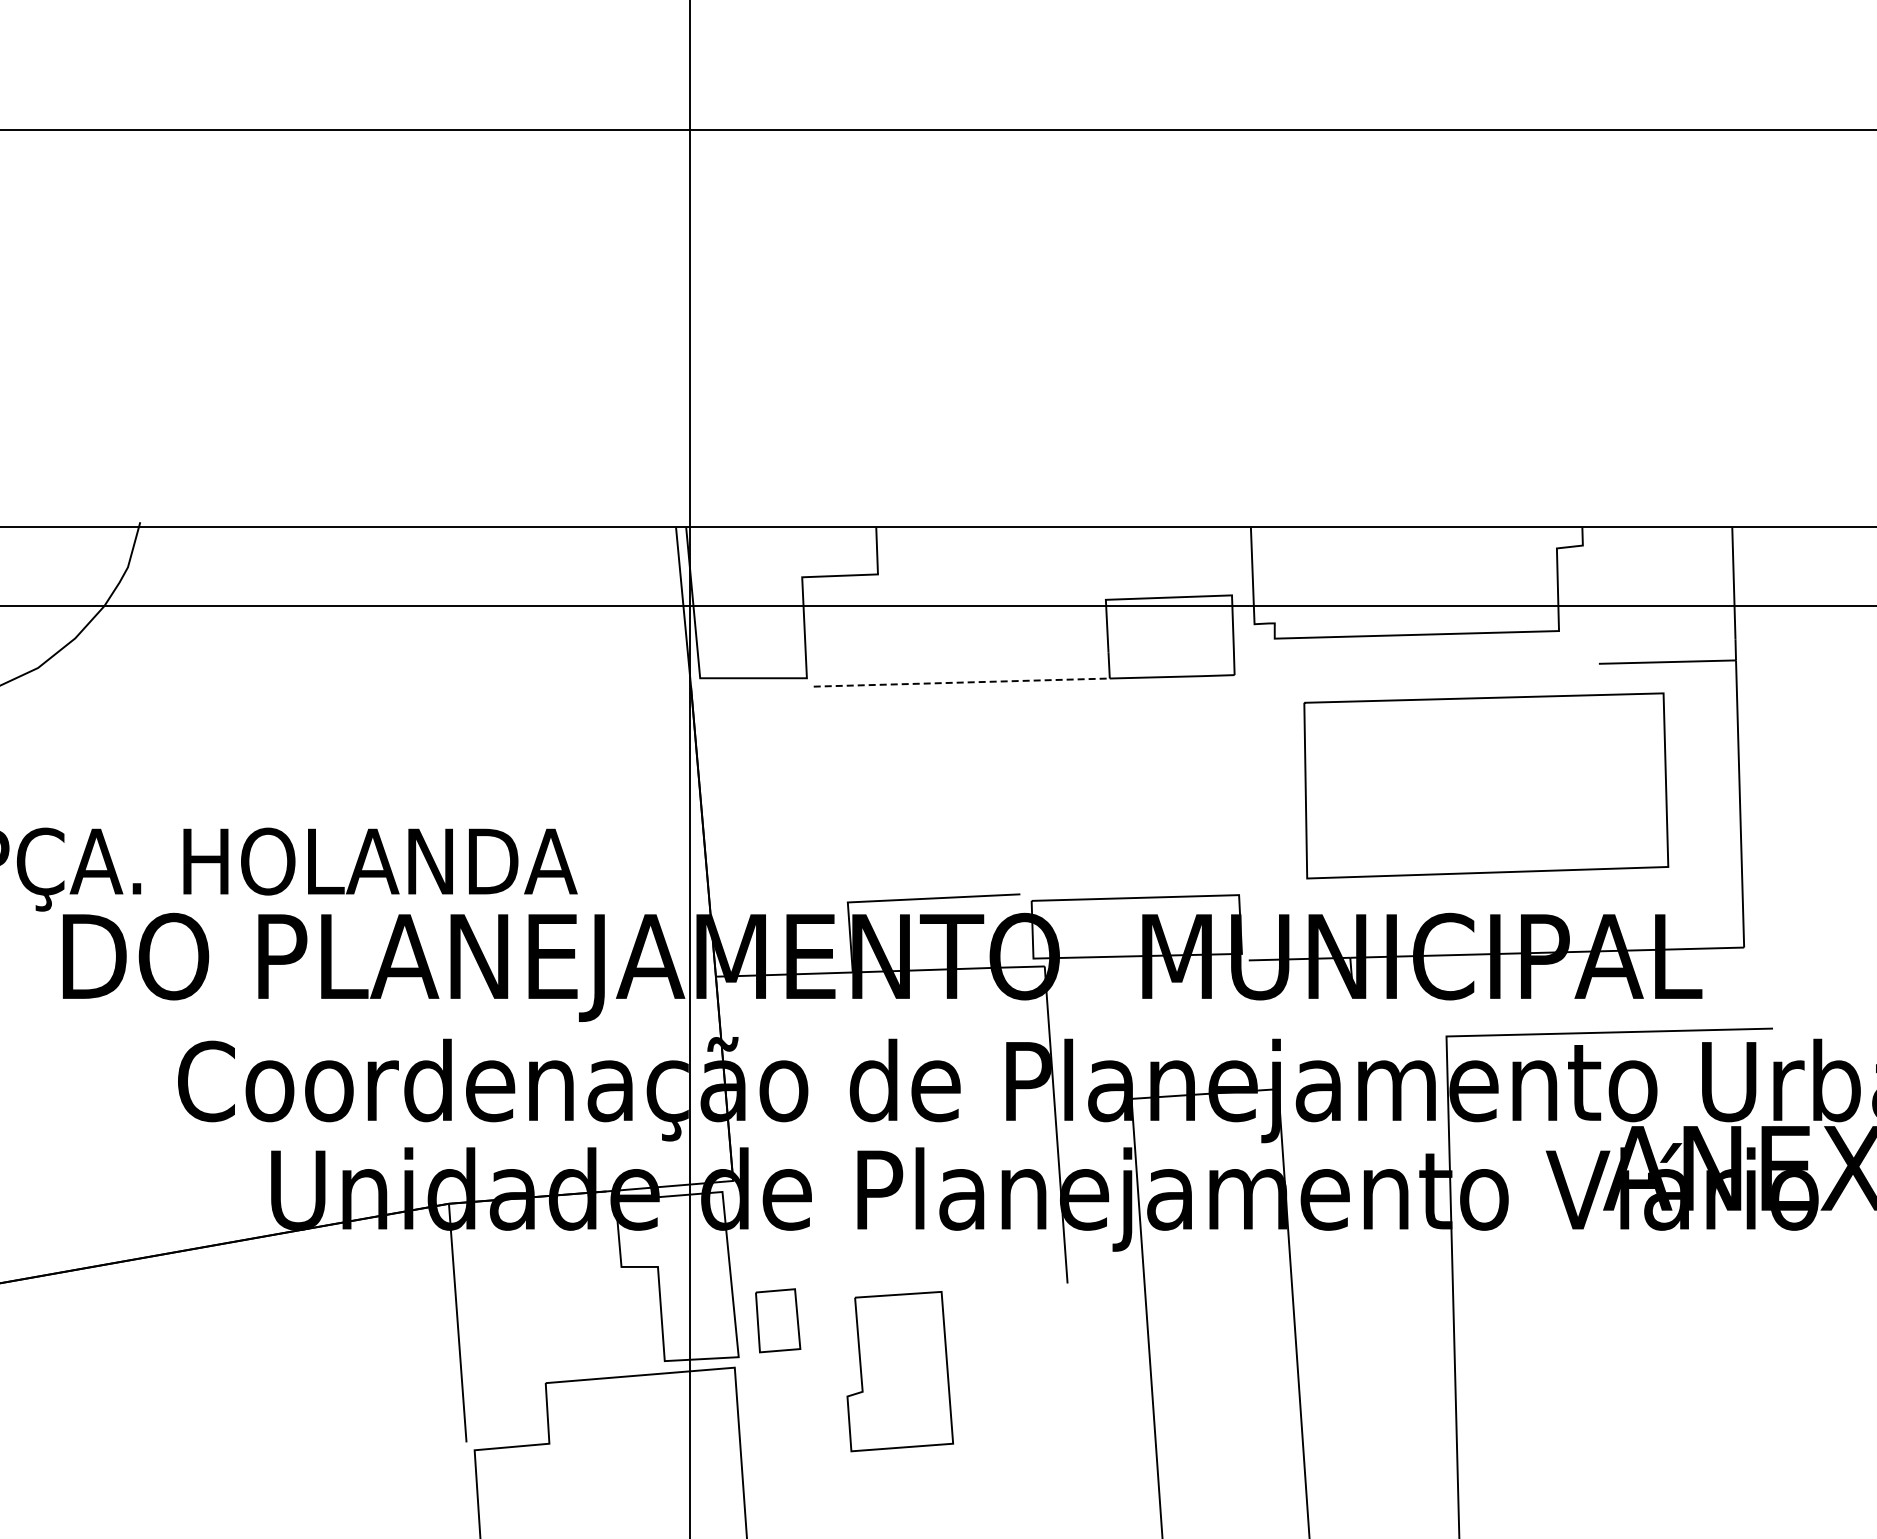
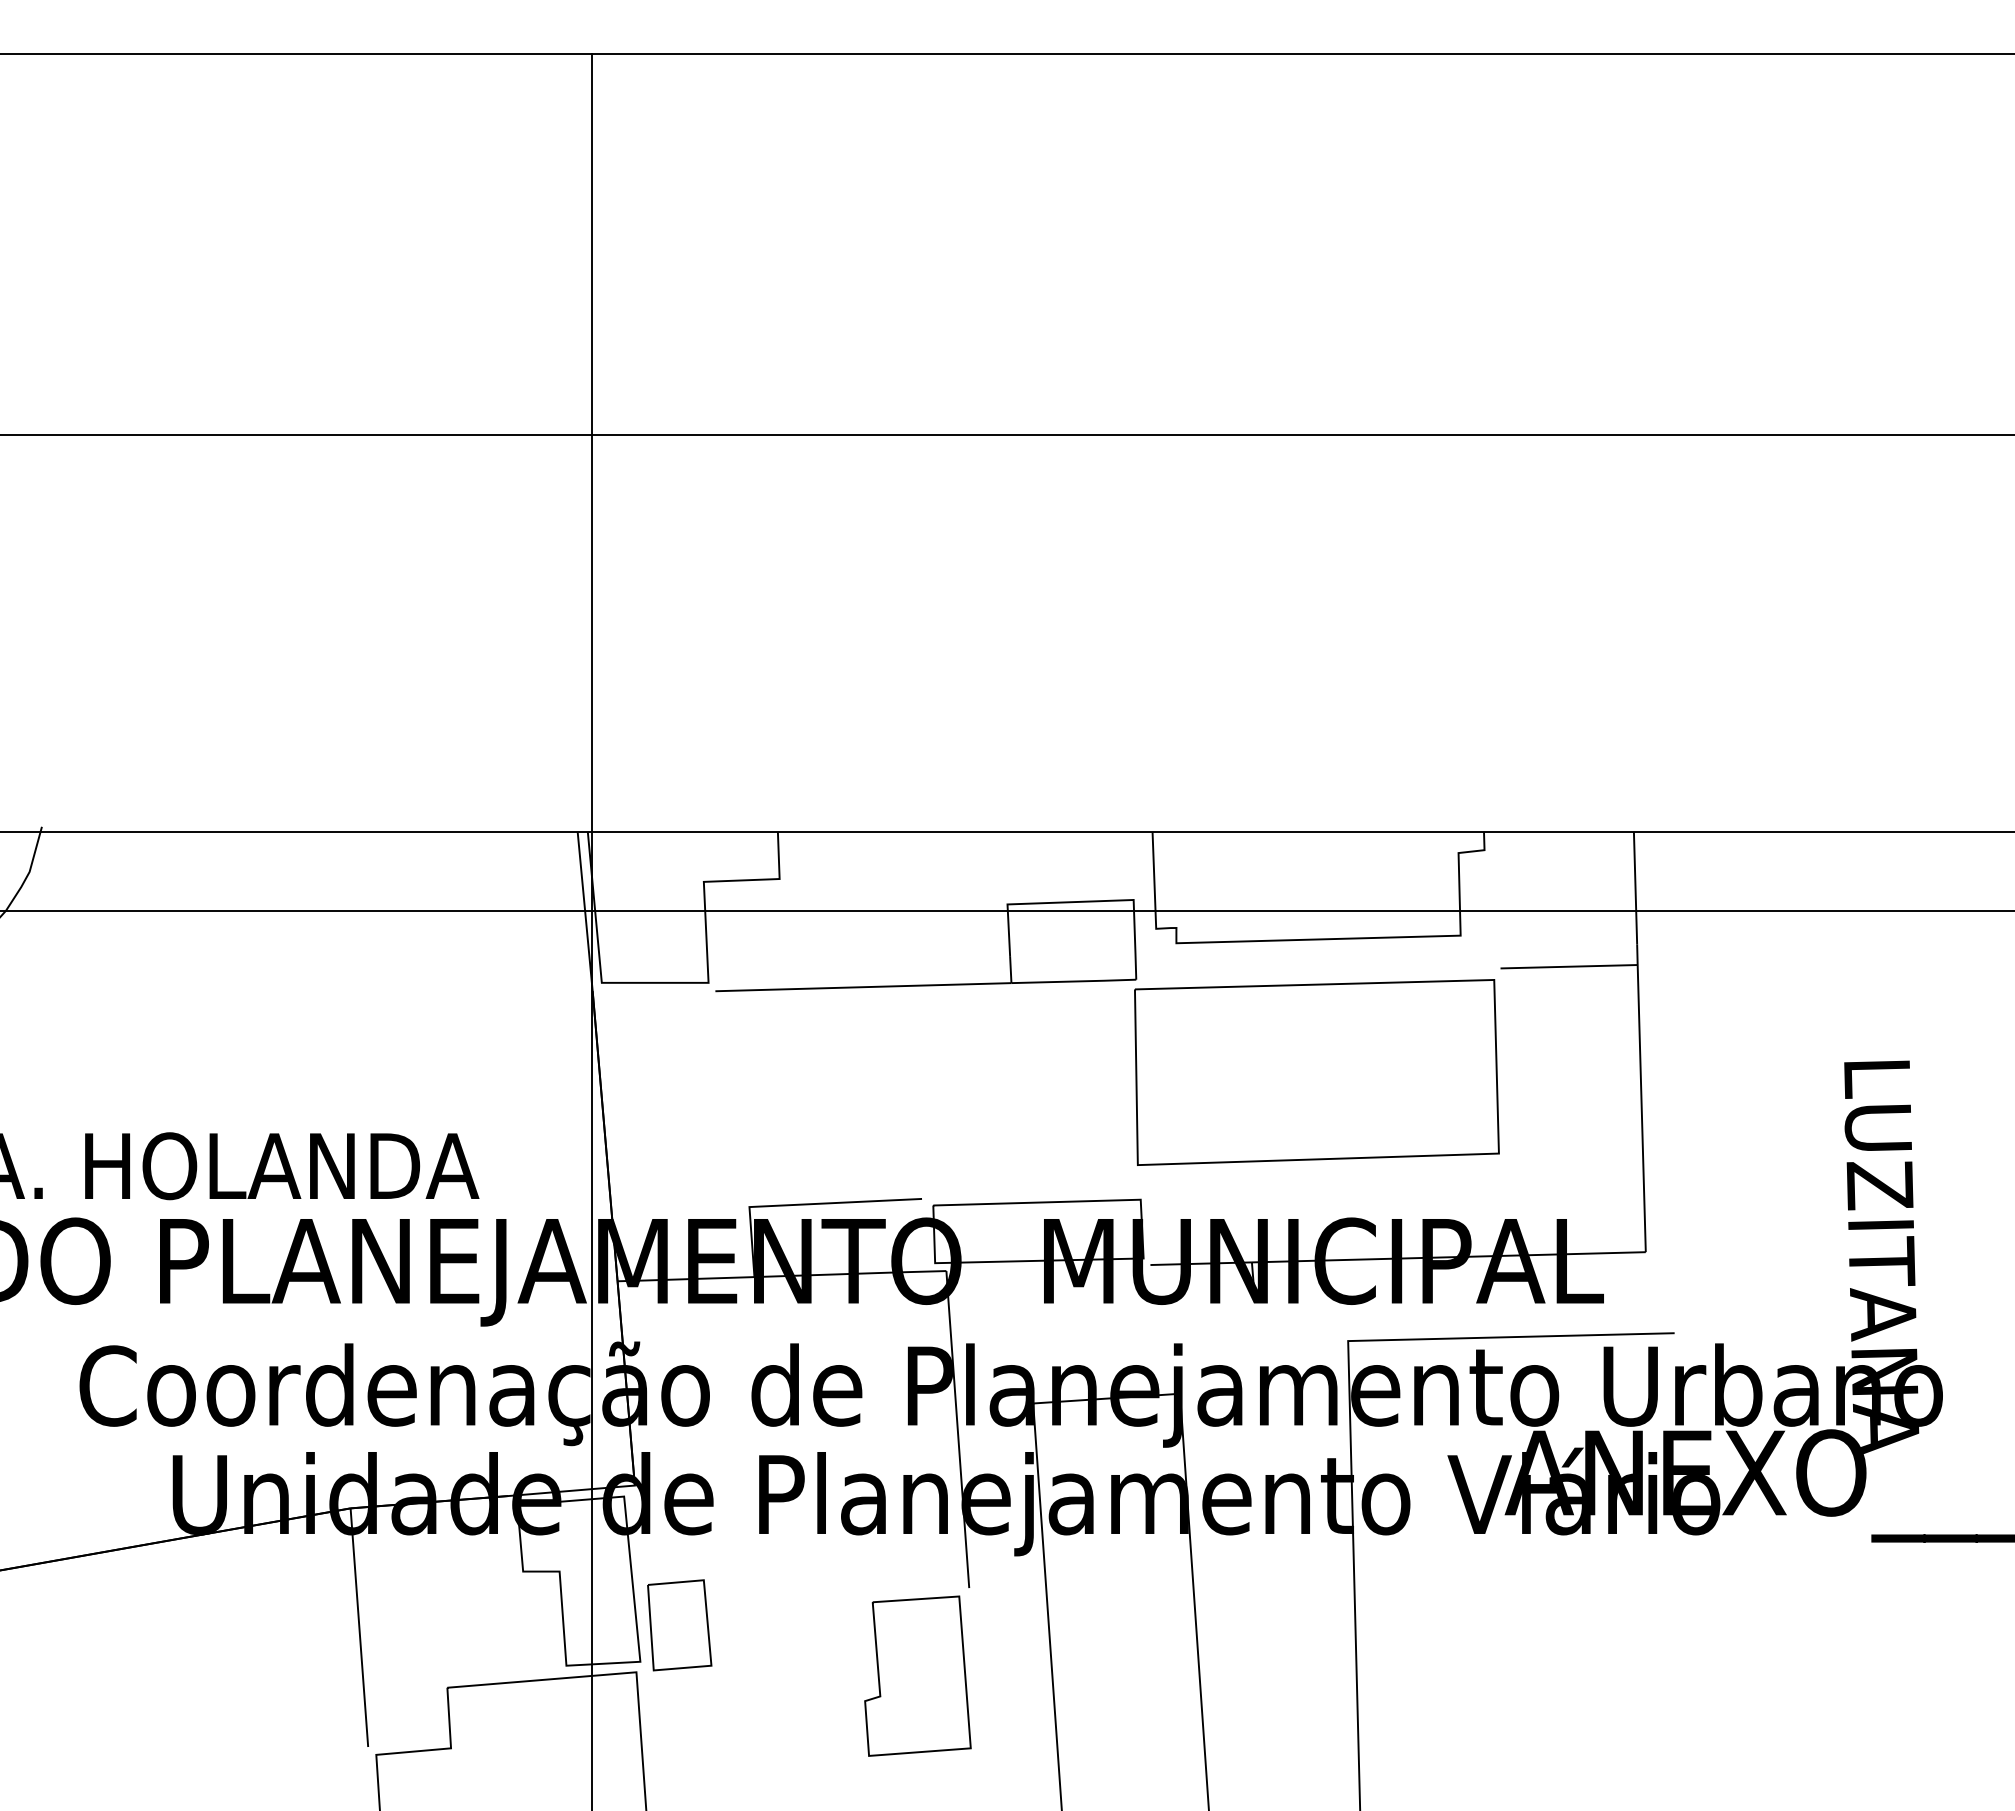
line: (961, 682) -> (863, 987), dashed -> solid
part: (1485, 785) -> (1316, 1072), moved
part: (777, 1320) -> (679, 1625), size x1.43
part: (899, 1370) -> (917, 1675), moved

